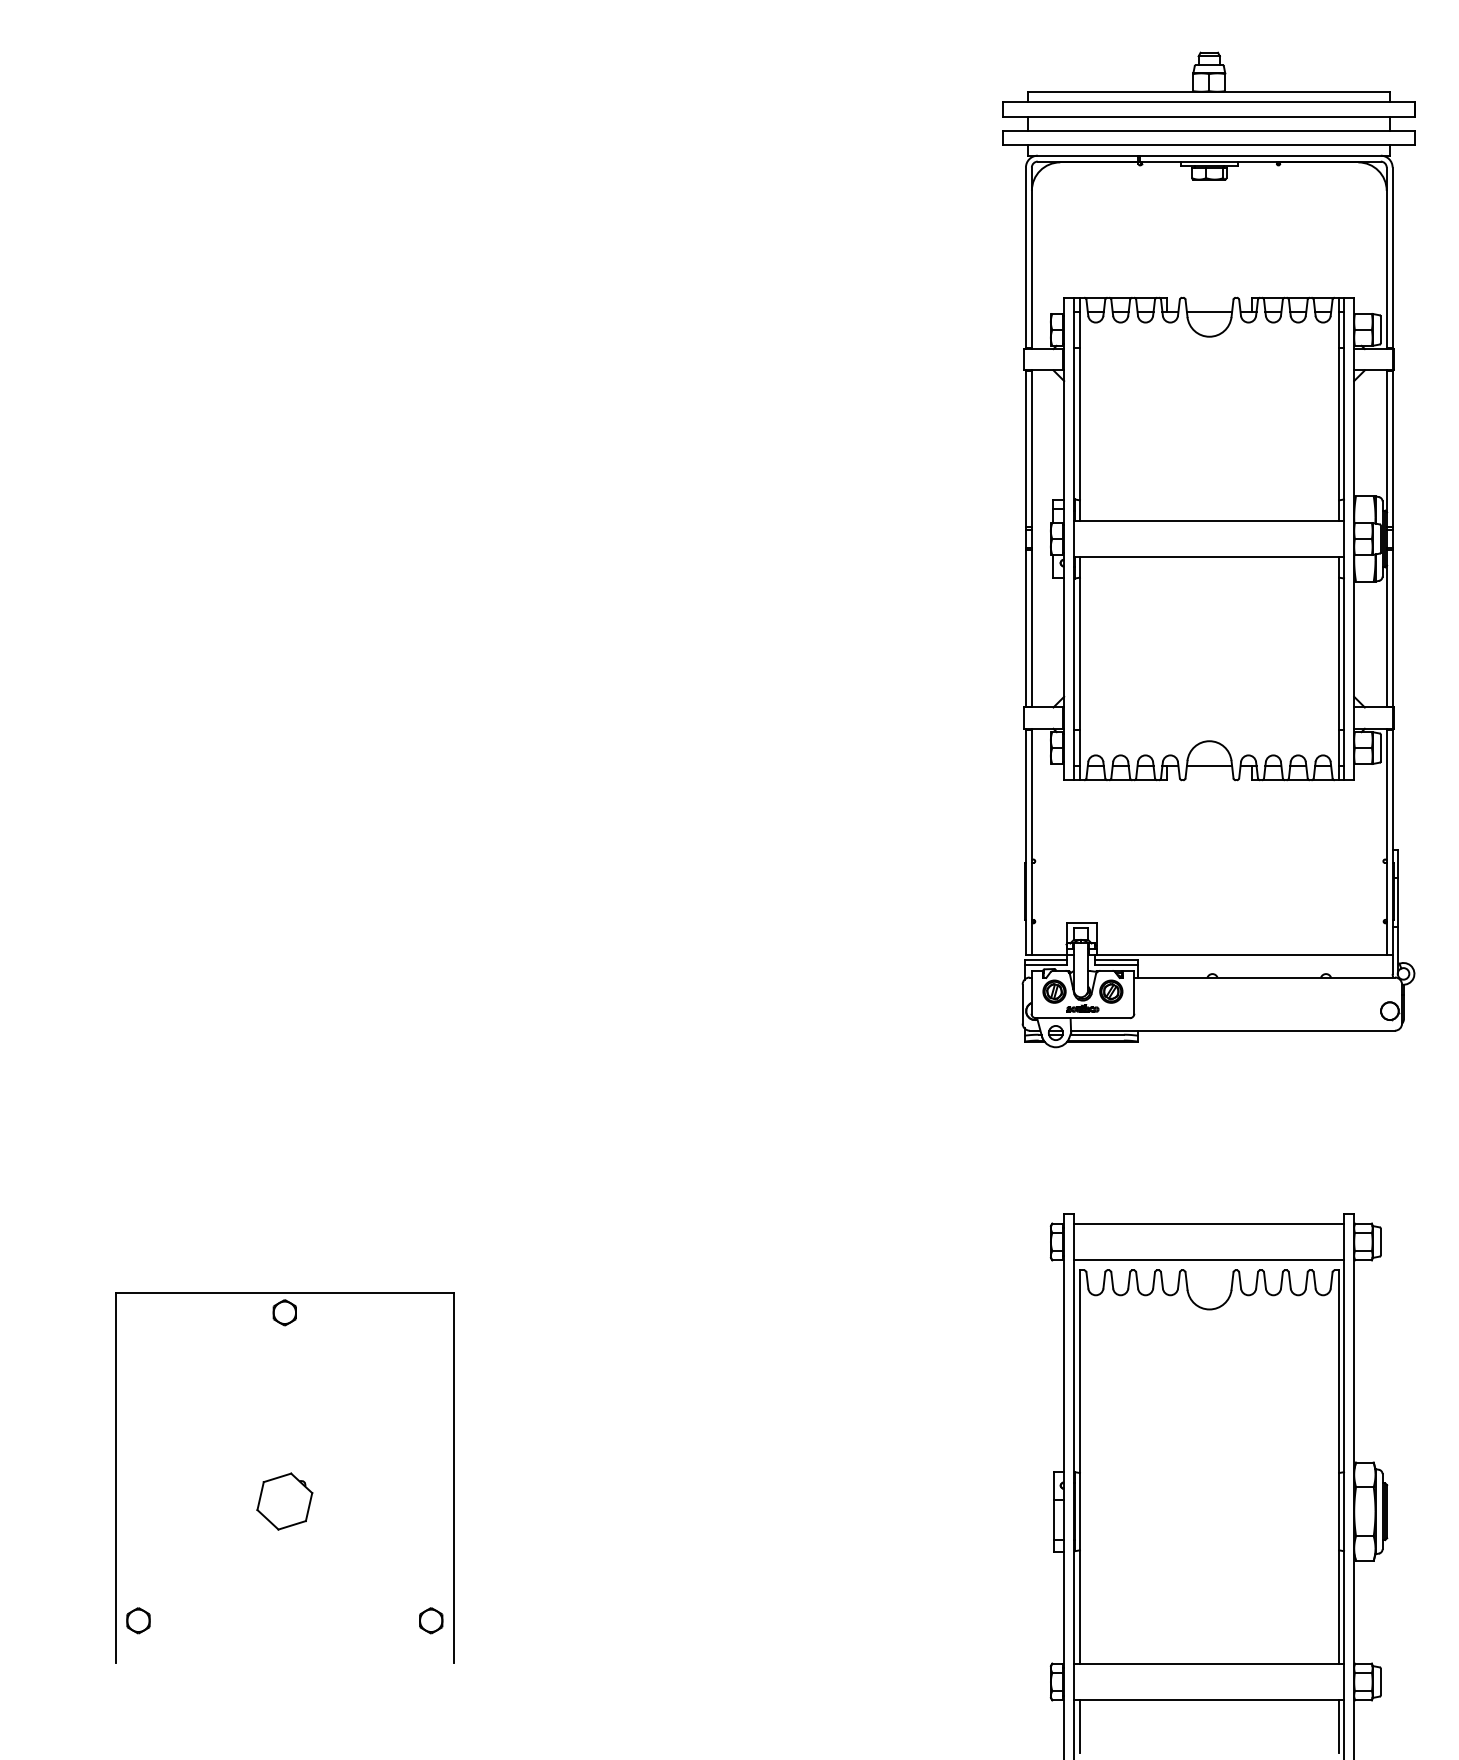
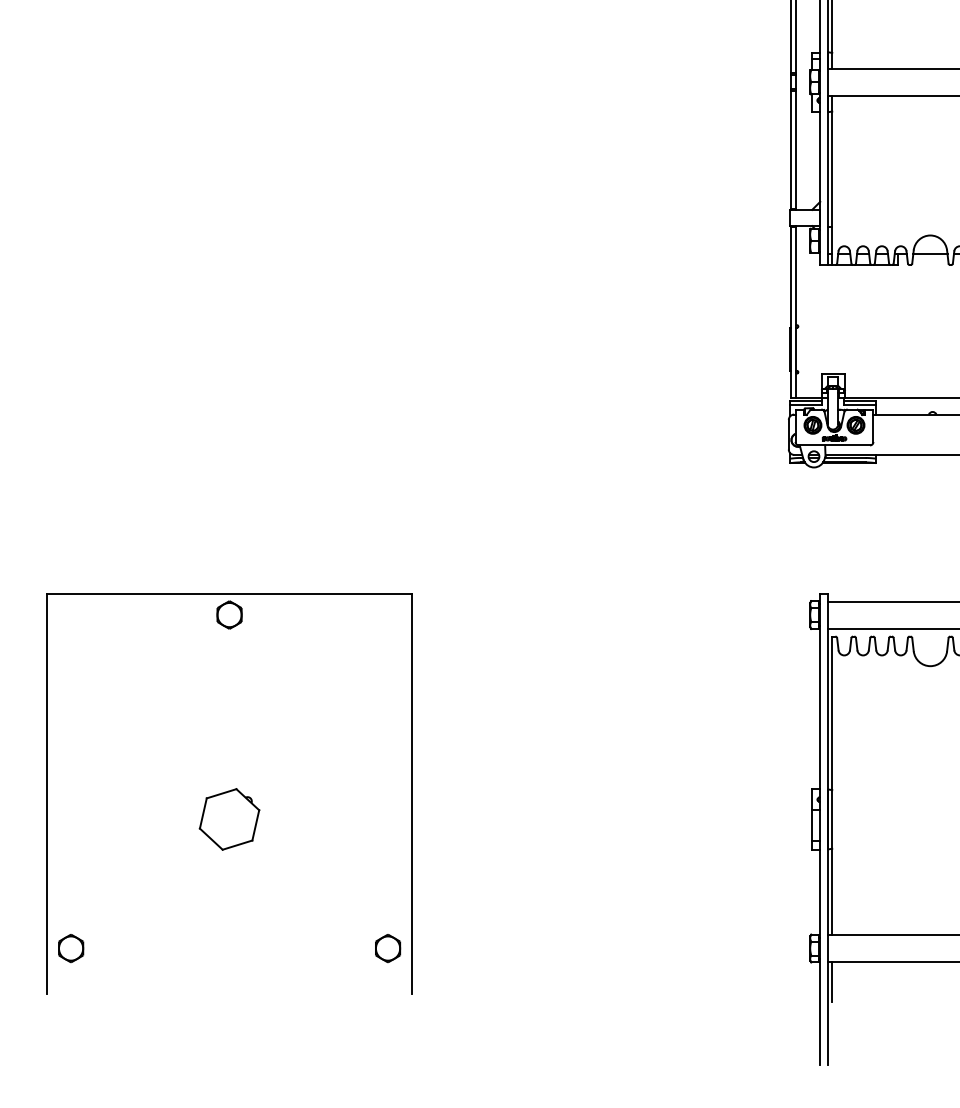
part: (284, 1477) -> (229, 793), size x1.43

